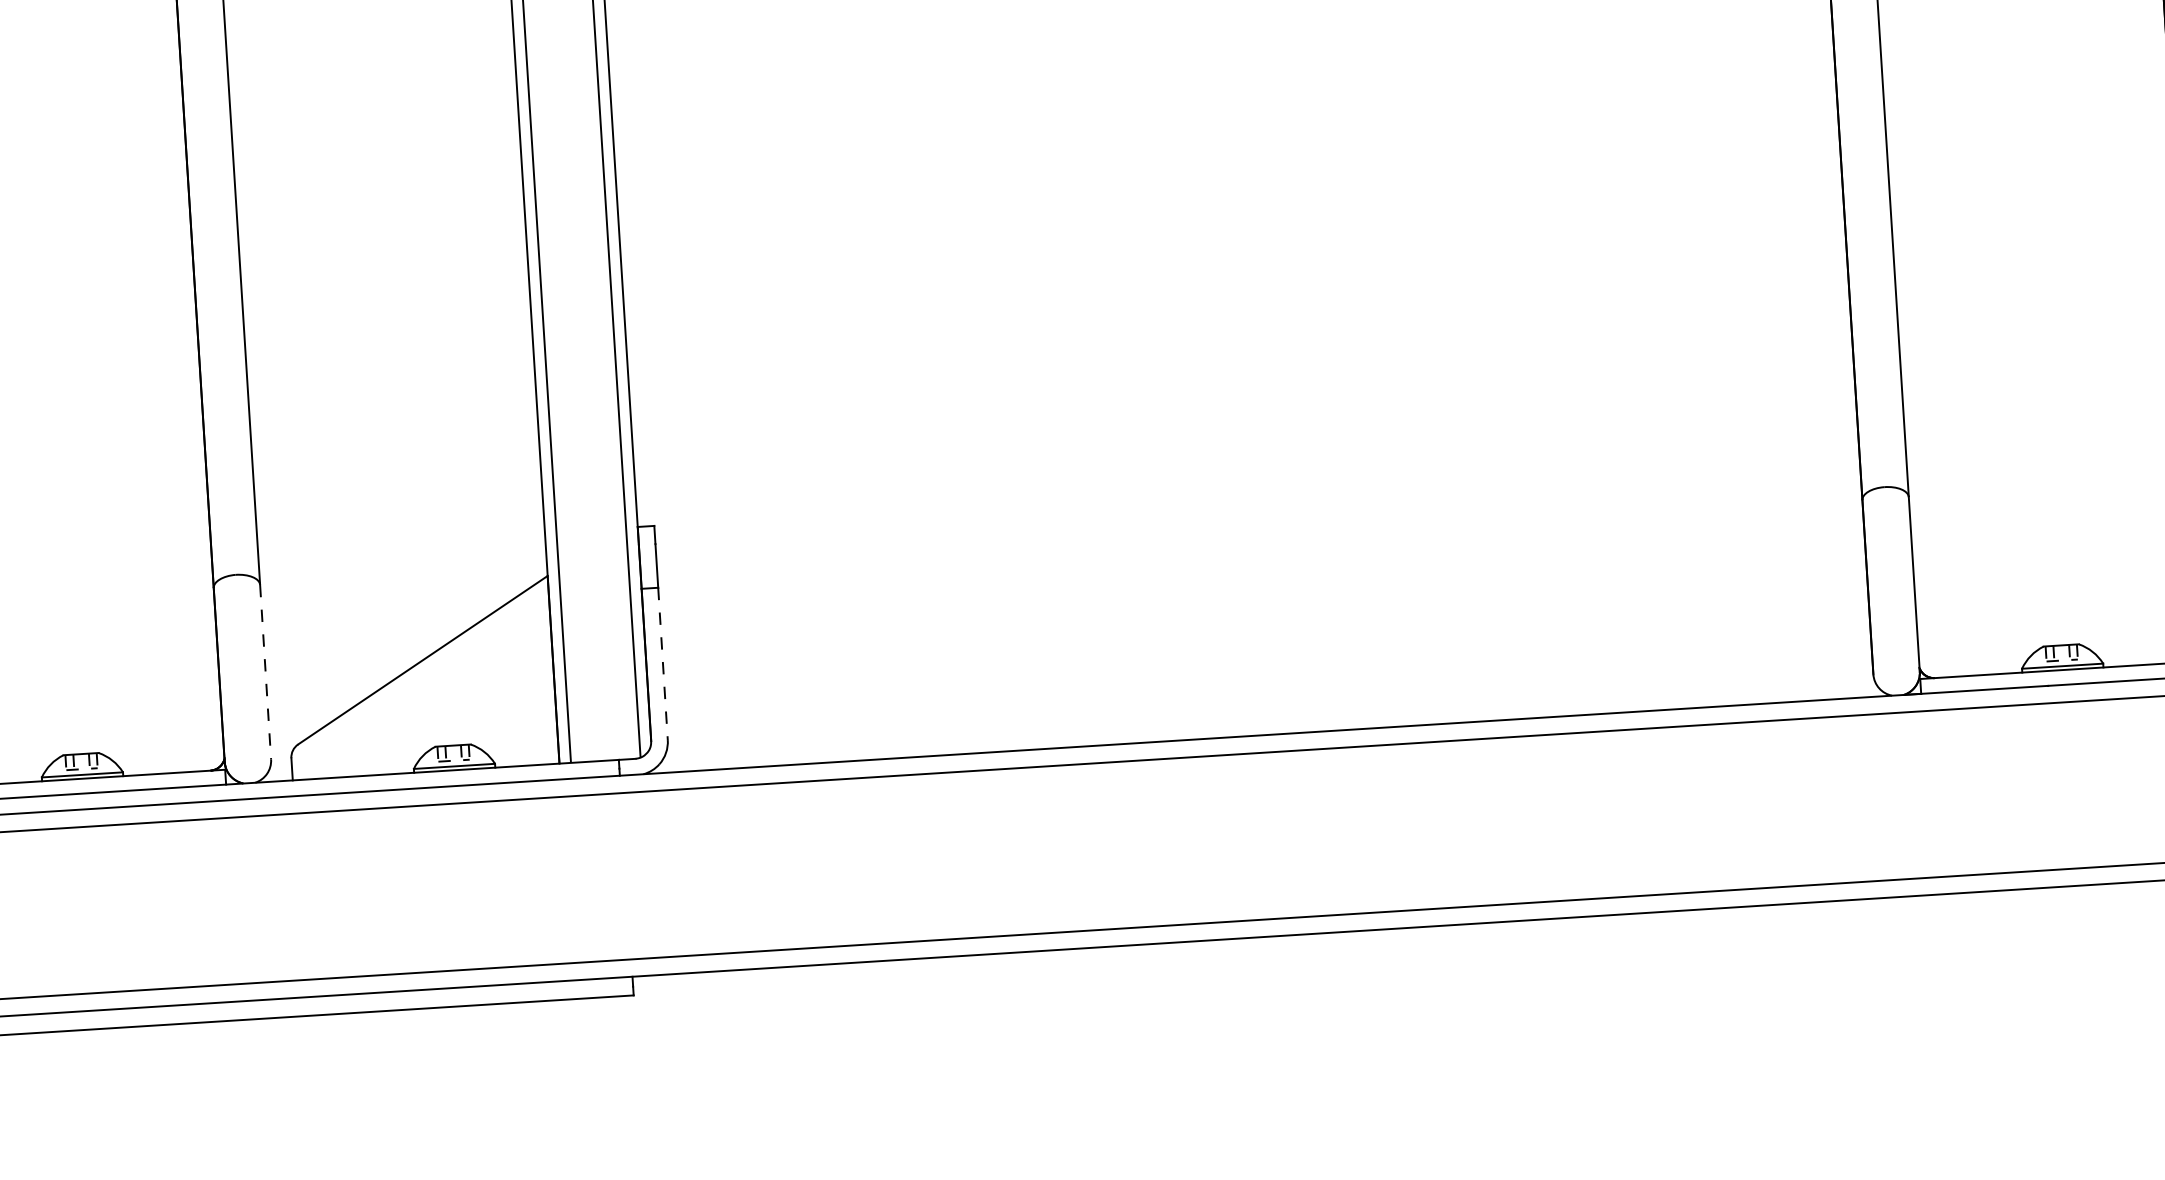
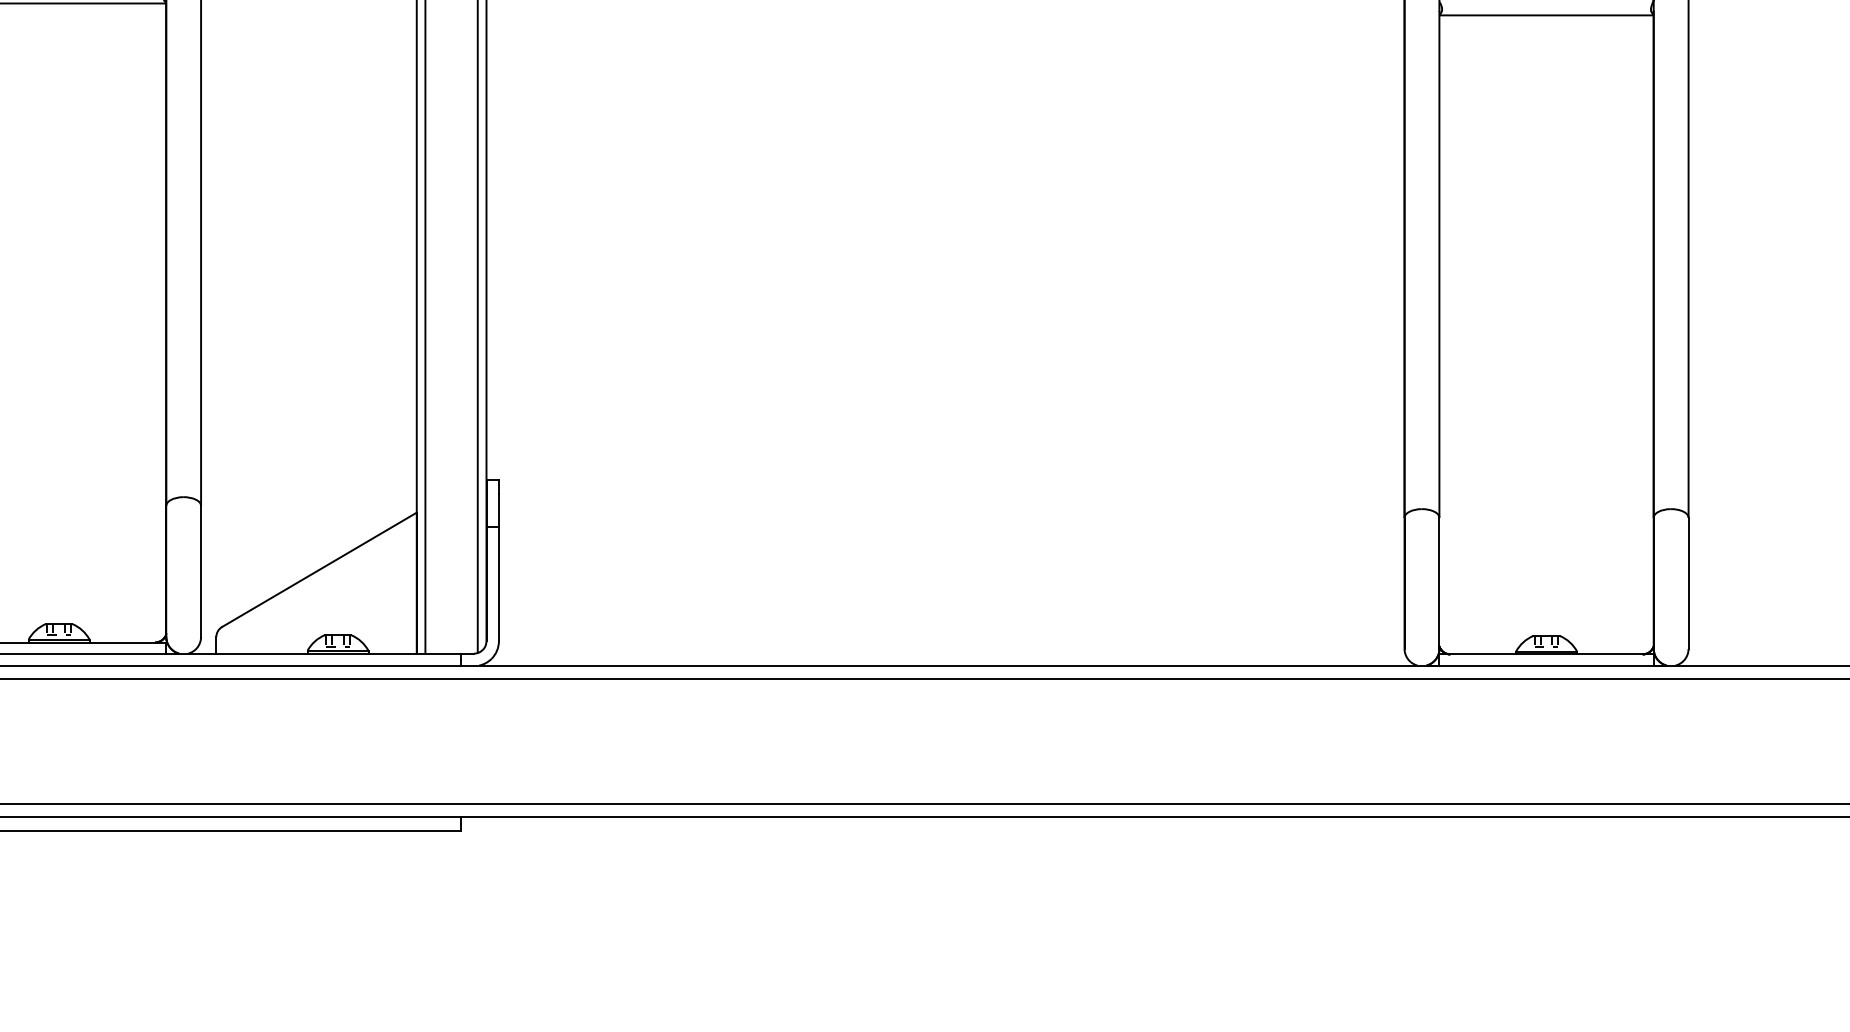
line: (662, 664) -> (498, 584), dashed -> solid
line: (266, 672) -> (201, 571), dashed -> solid

